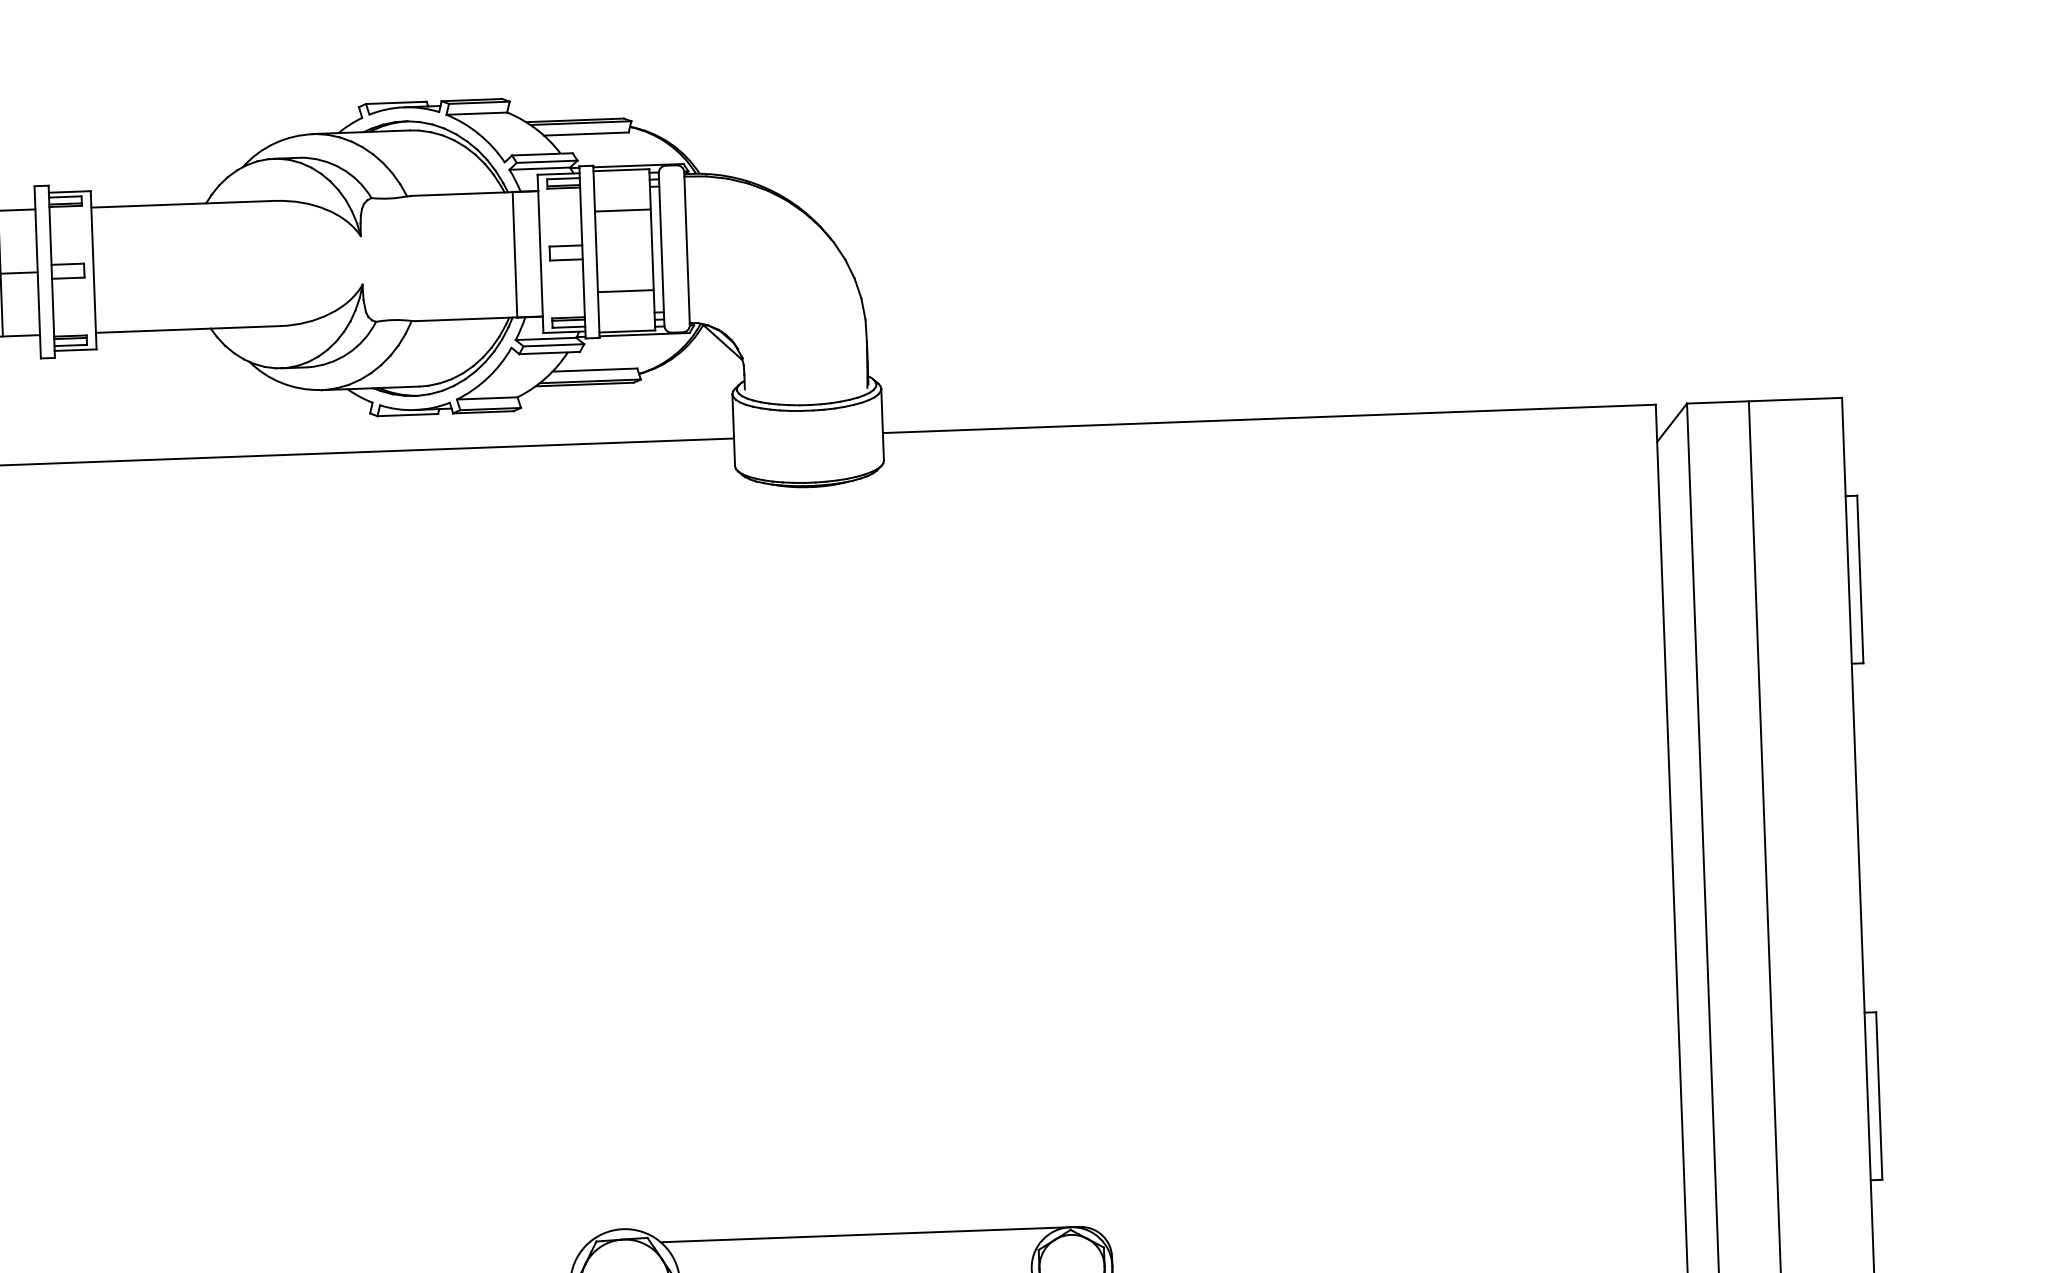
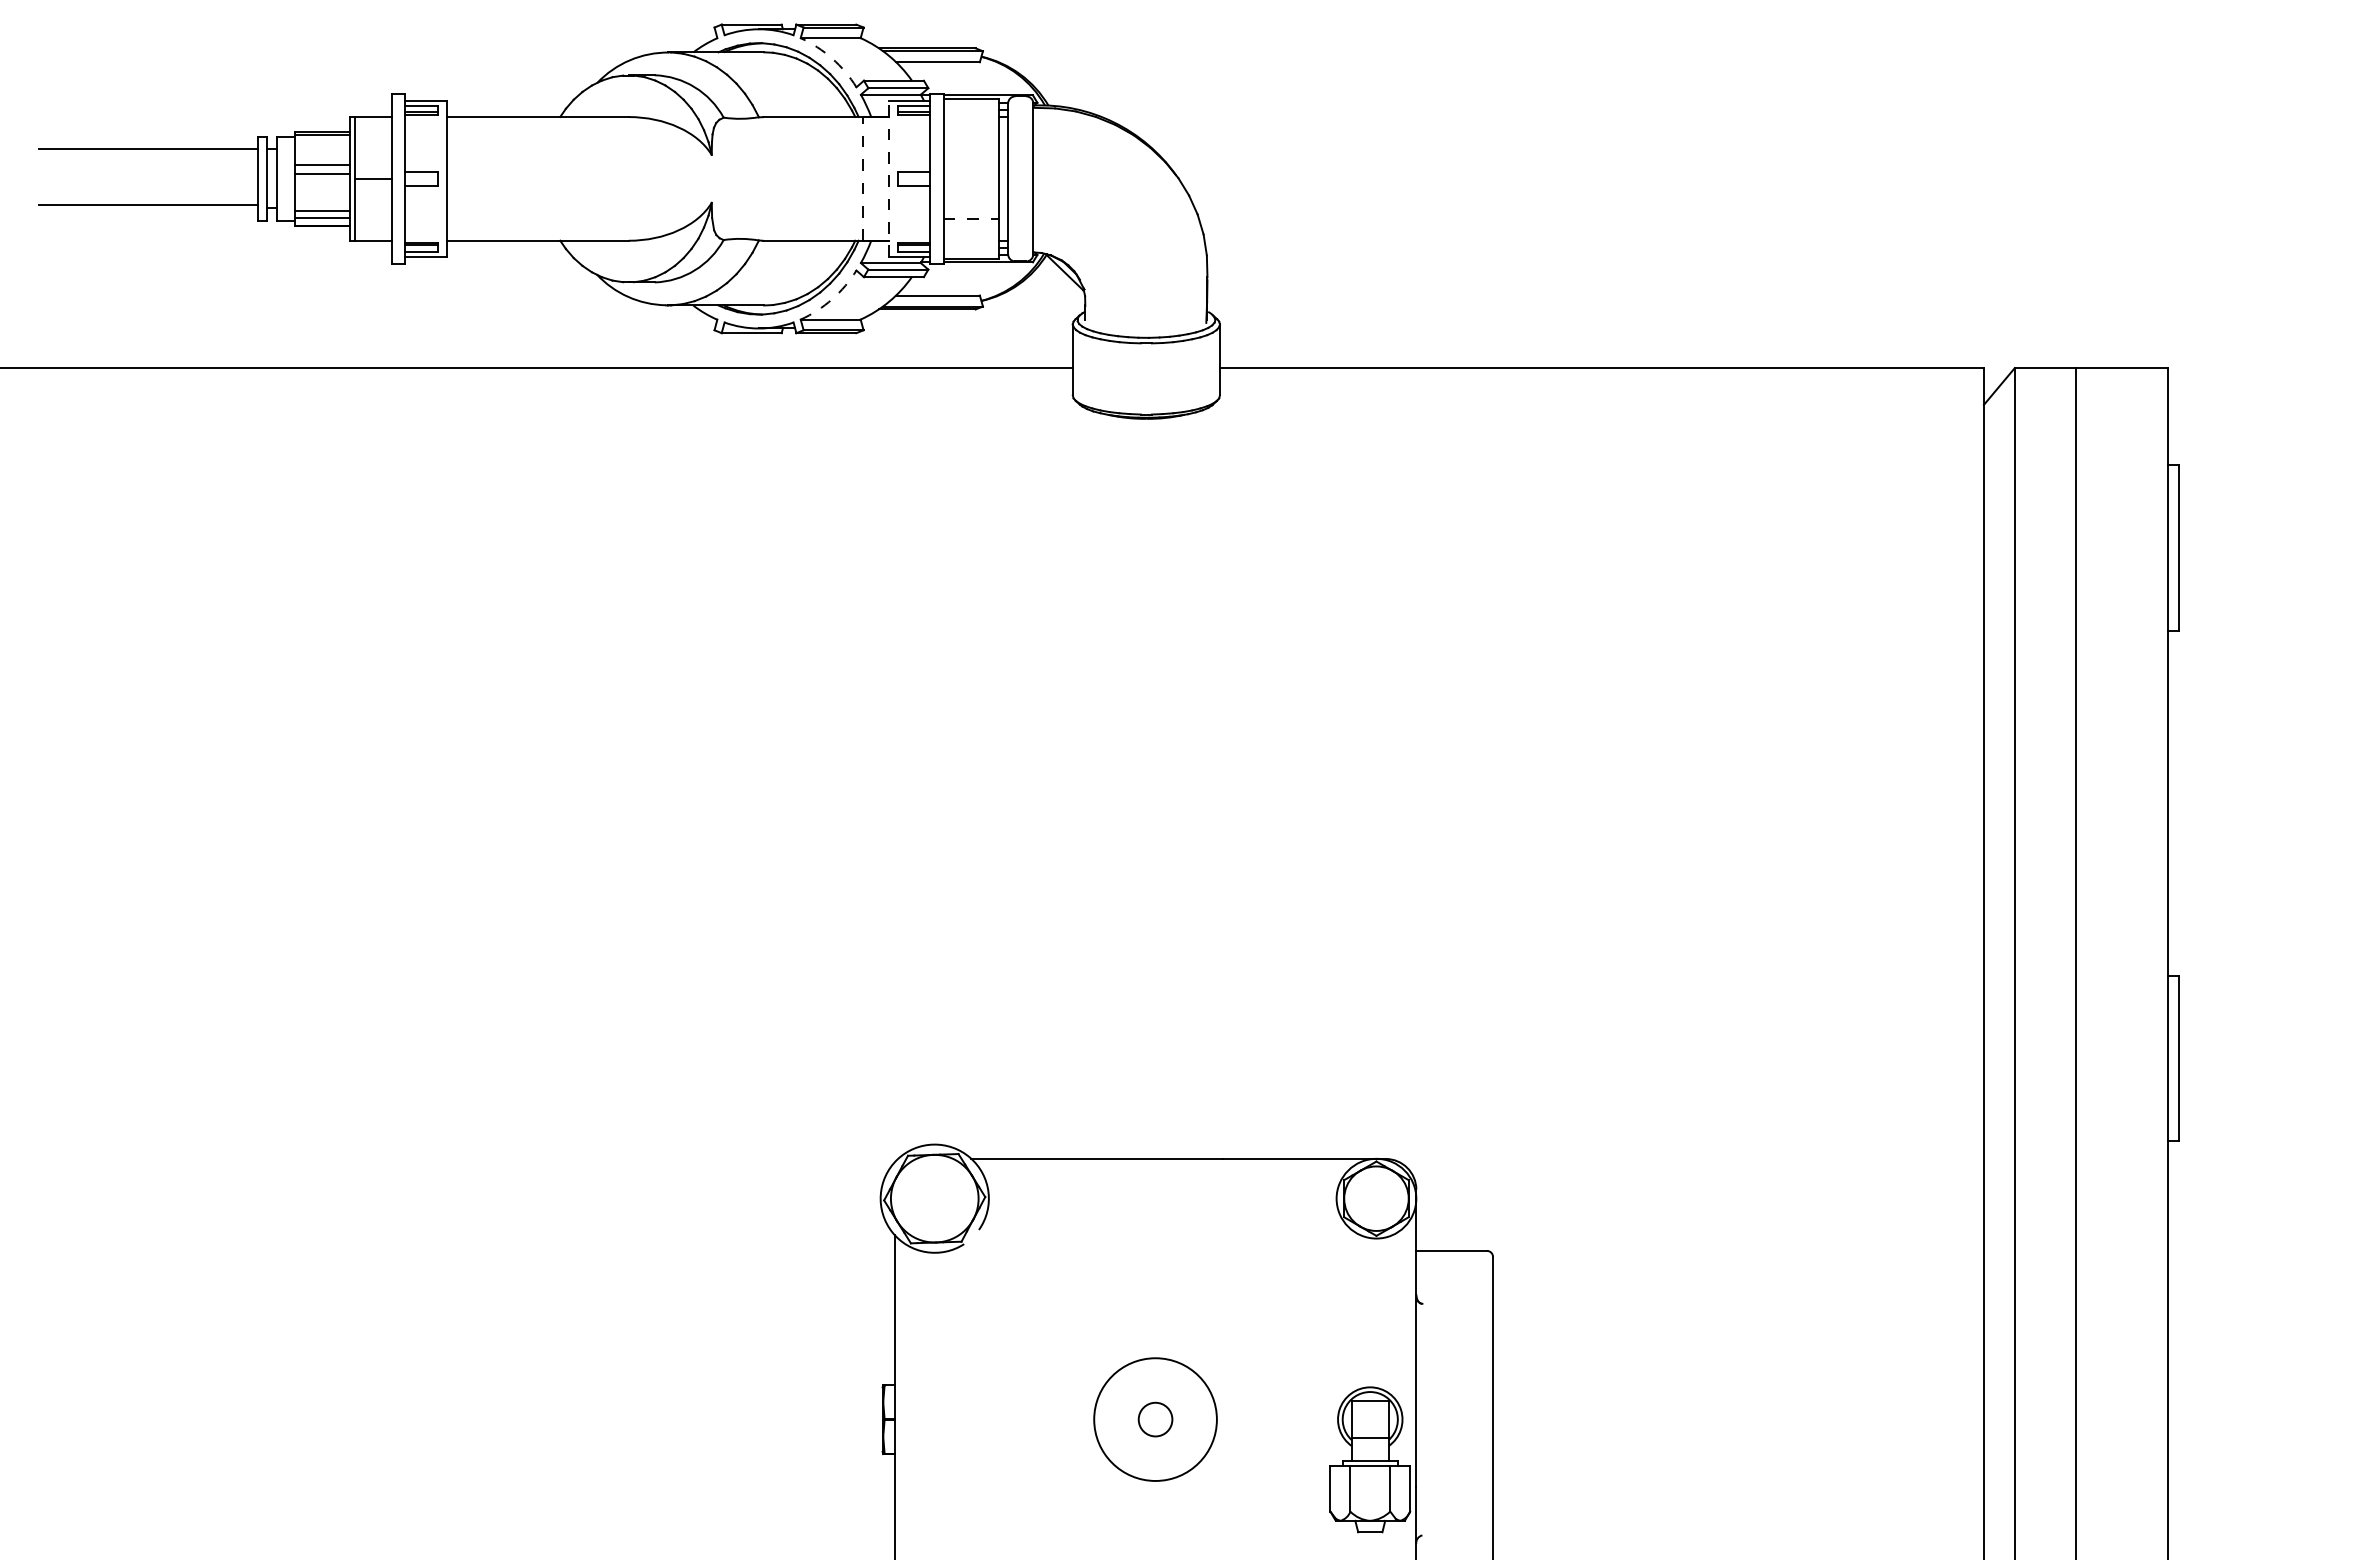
arc: (479, 134) -> (832, 58), solid -> dashed
line: (622, 210) -> (970, 139), removed
line: (540, 253) -> (888, 178), solid -> dashed
line: (515, 254) -> (863, 178), solid -> dashed
line: (625, 290) -> (971, 218), solid -> dashed
arc: (488, 377) -> (832, 299), solid -> dashed

